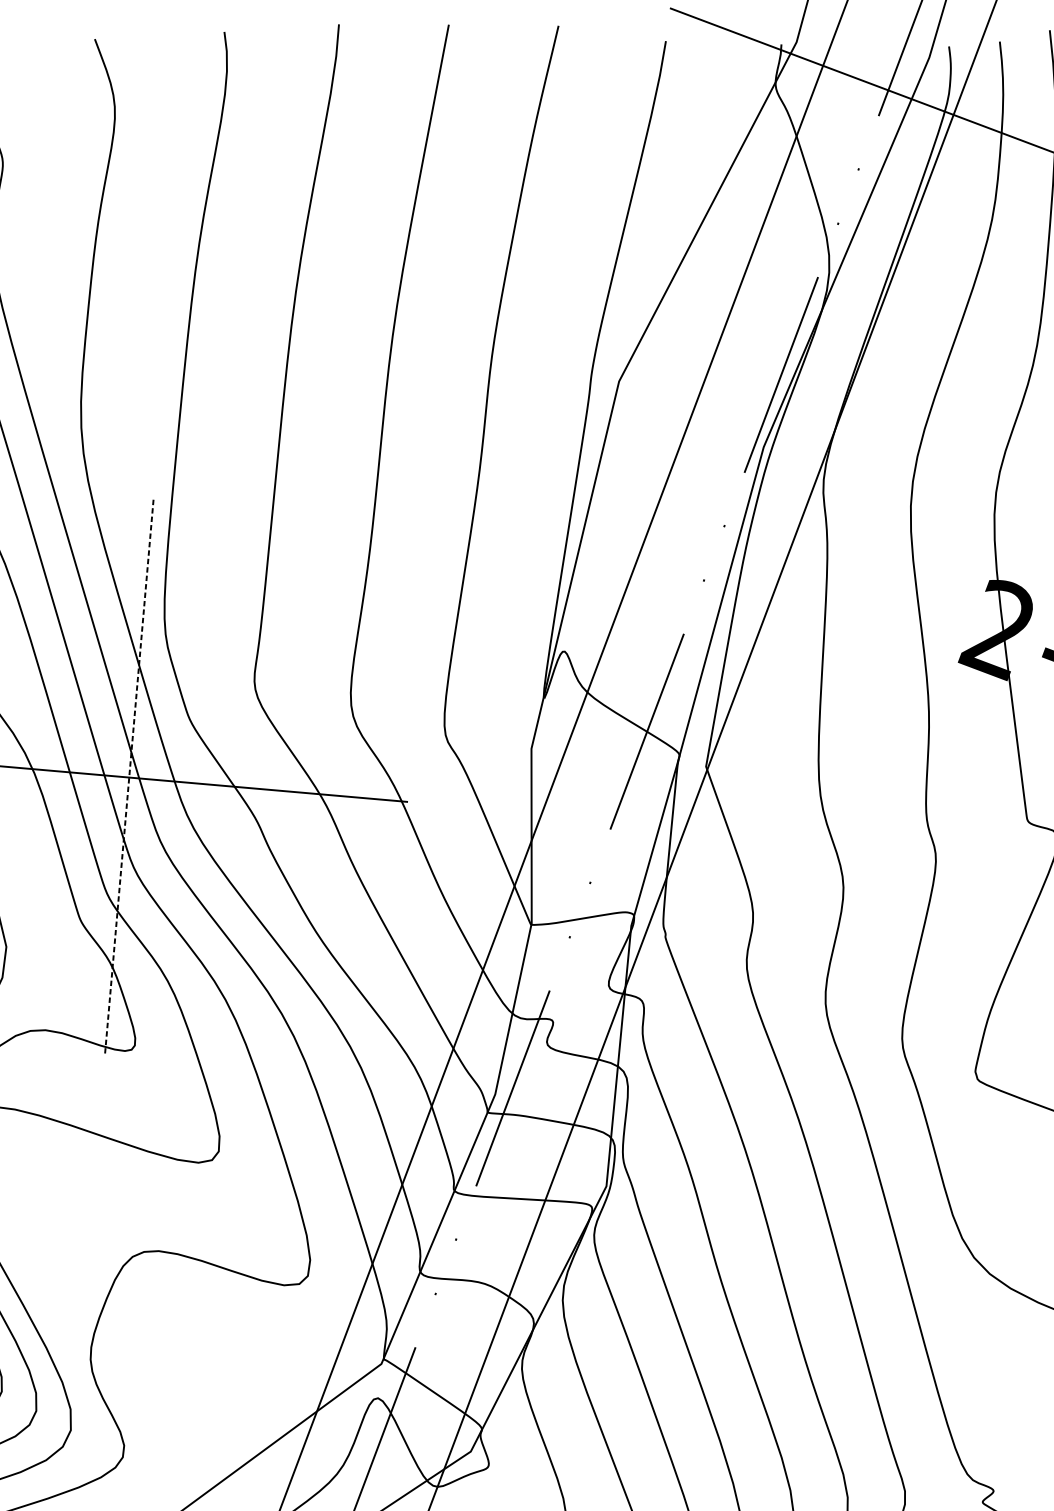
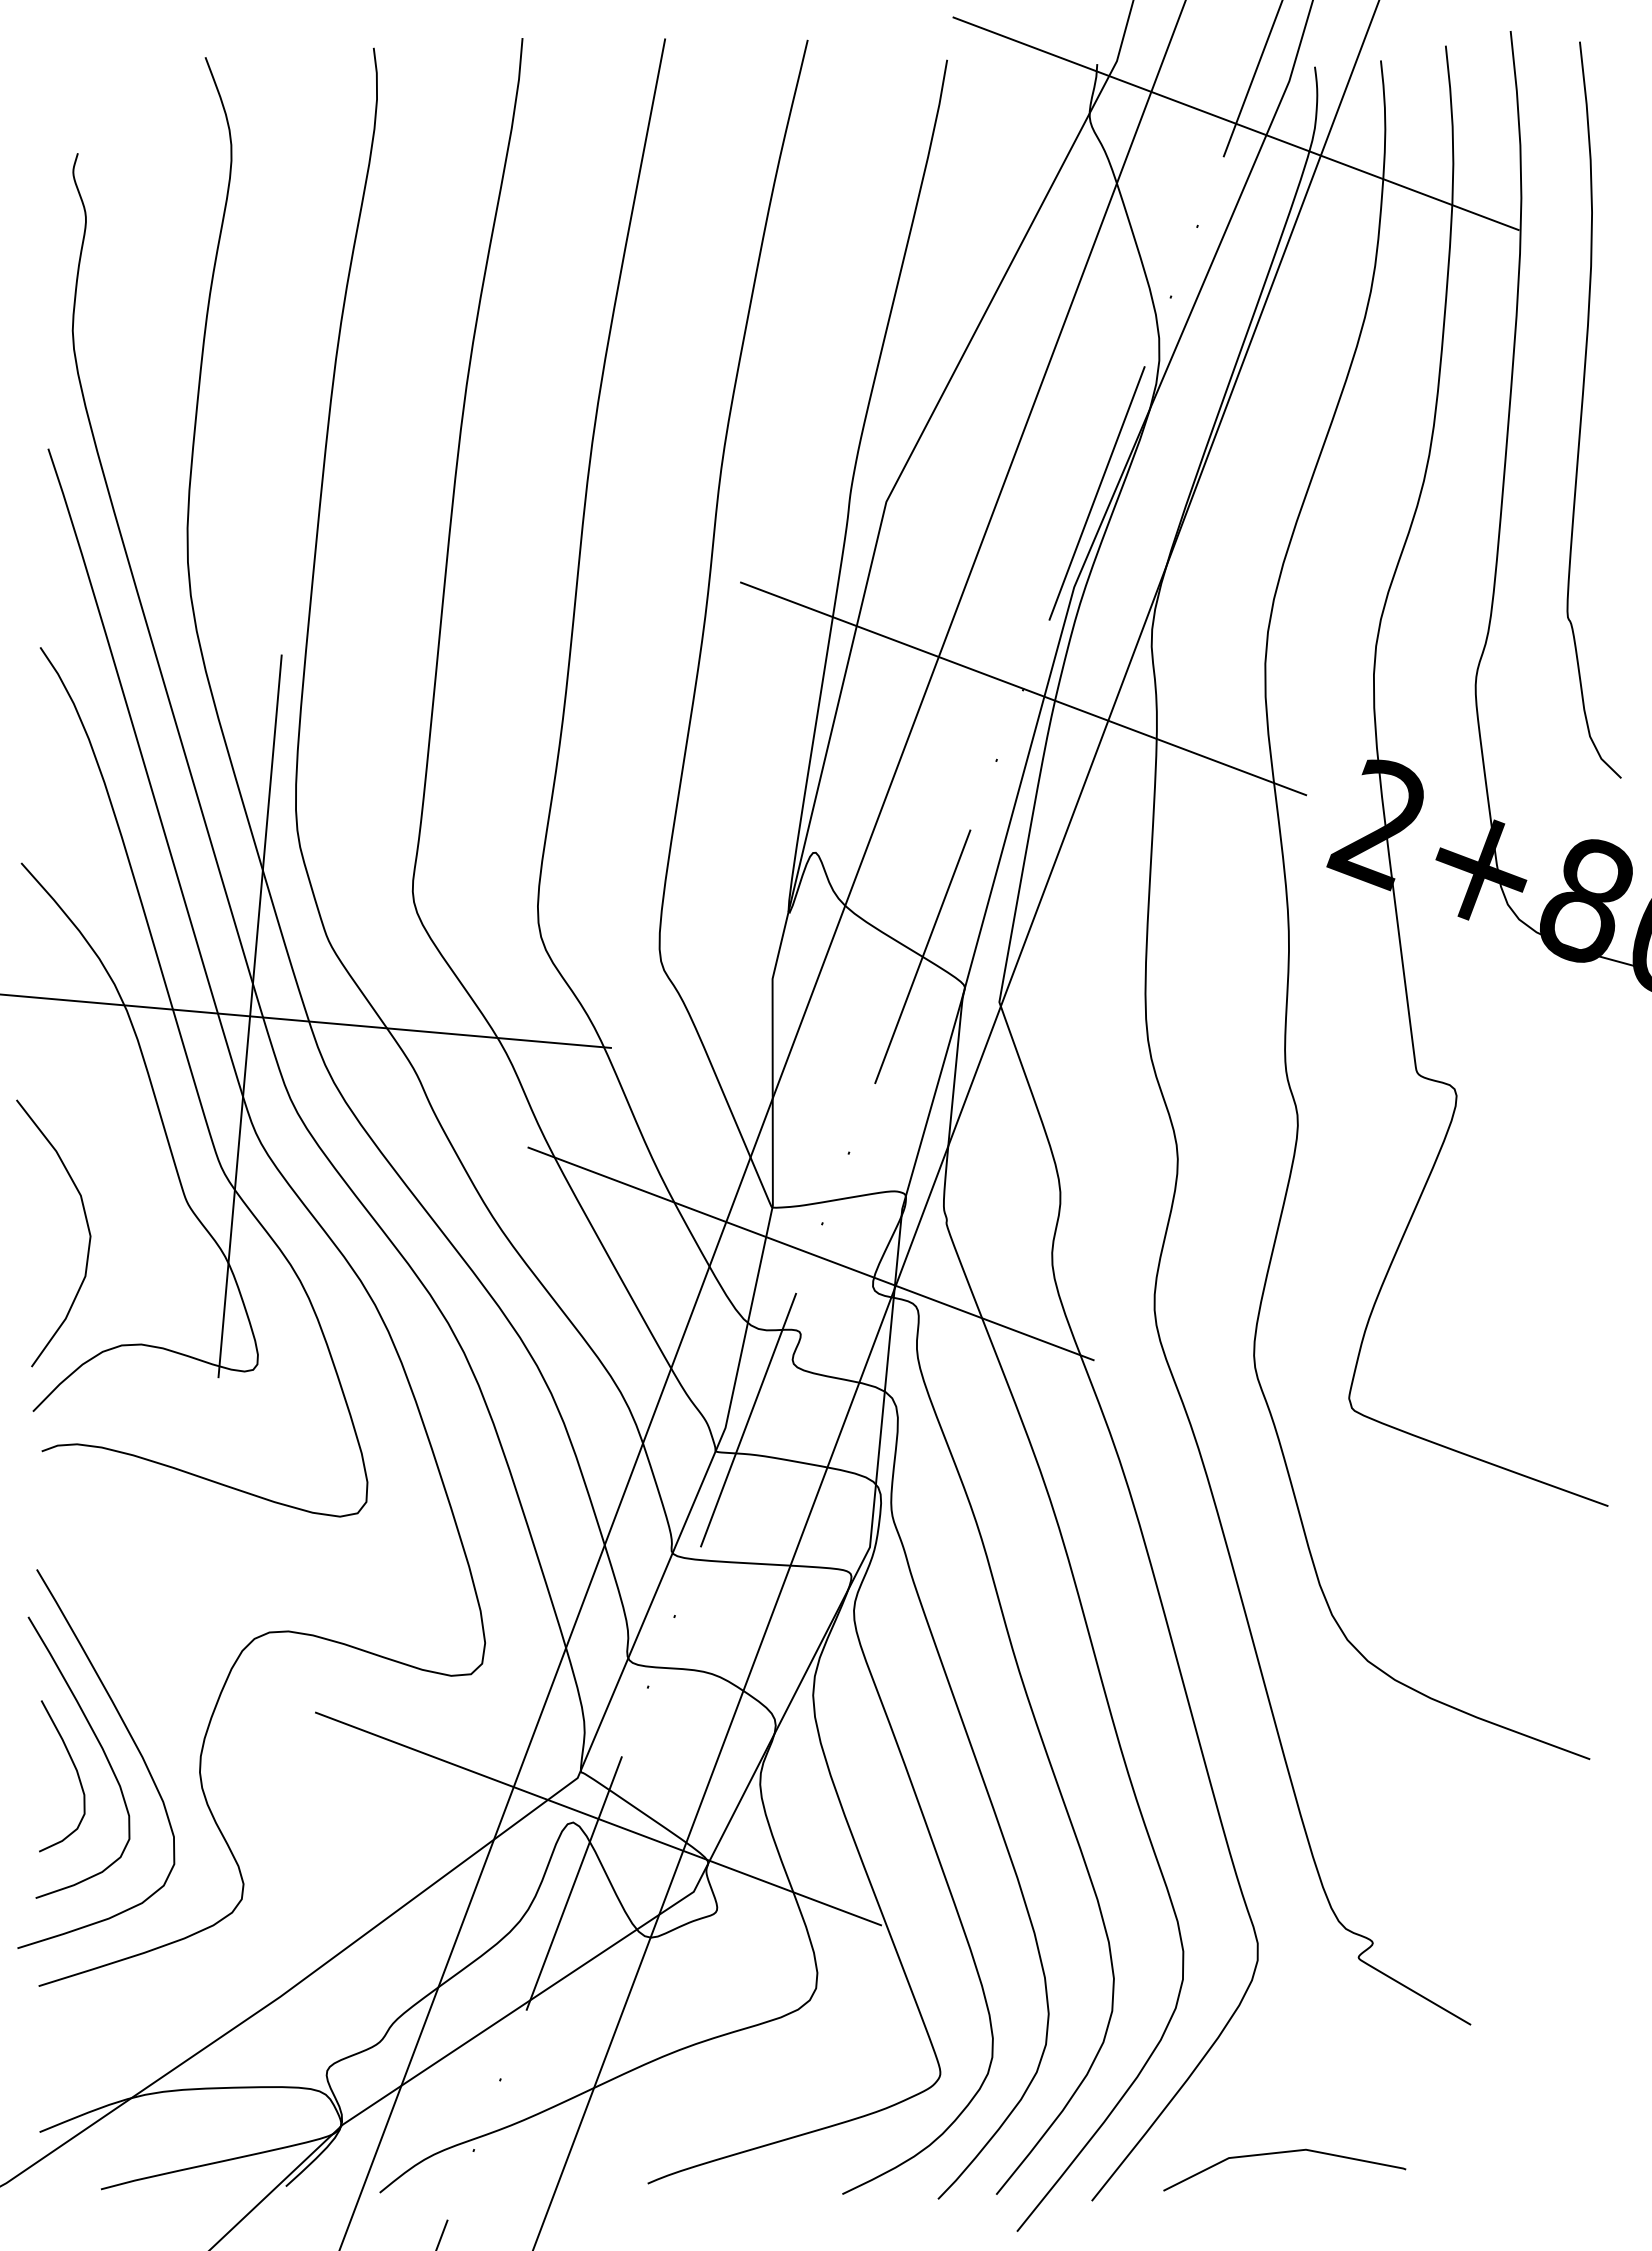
line: (724, 525) -> (1023, 688), added
line: (129, 777) -> (250, 1016), dashed -> solid
line: (560, 960) -> (810, 1253), added
line: (397, 1395) -> (598, 1818), added

